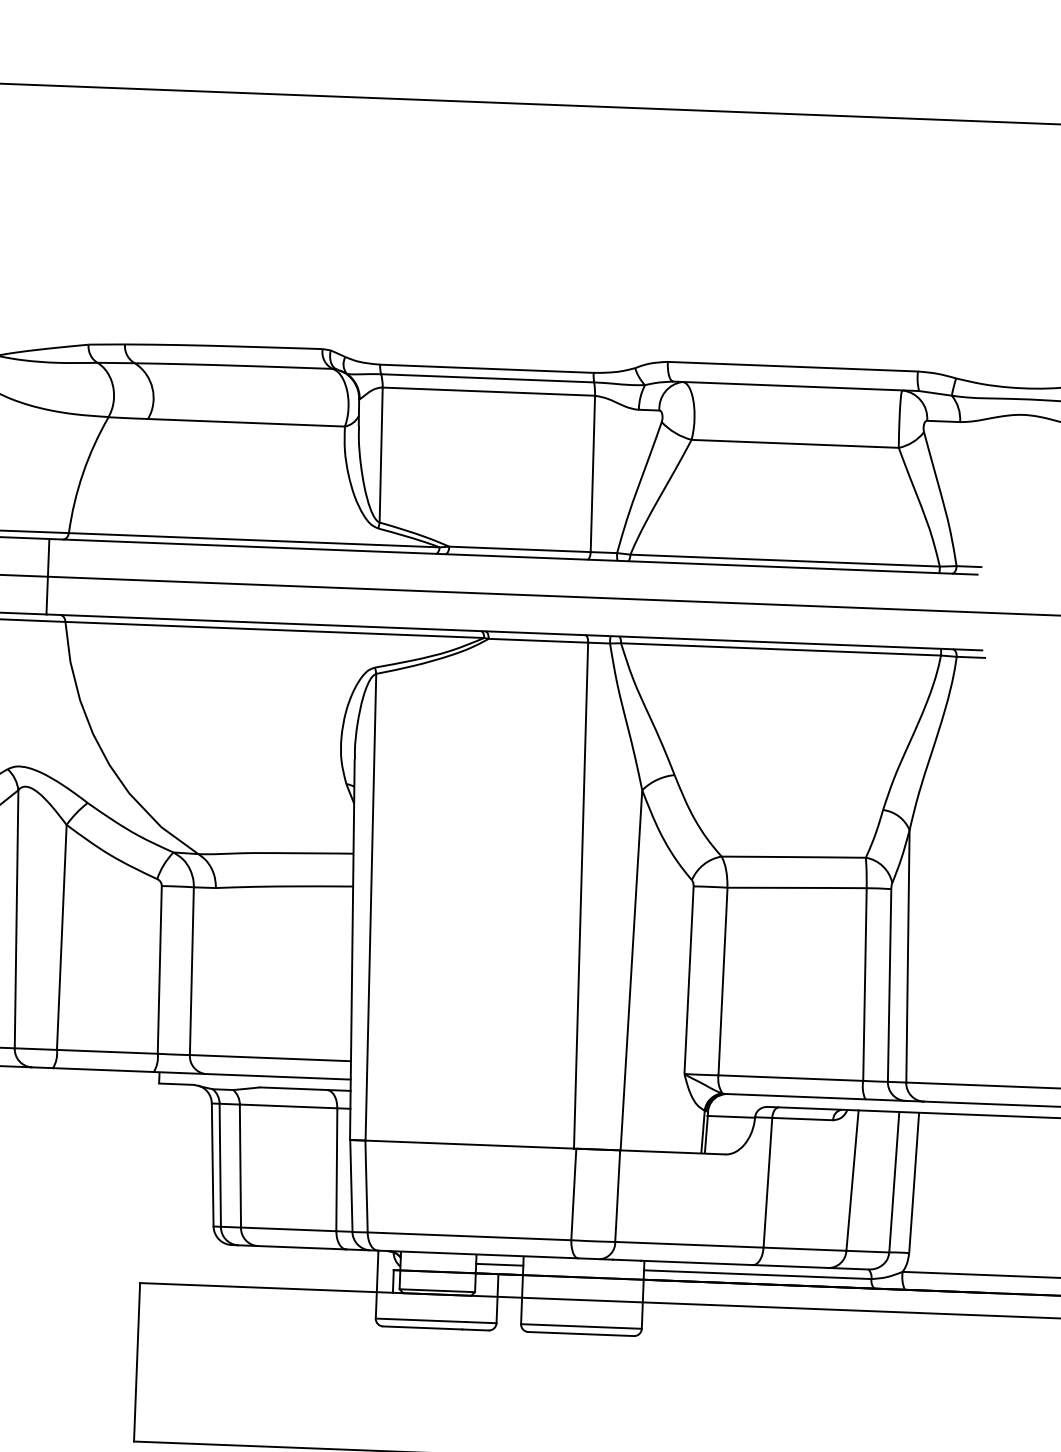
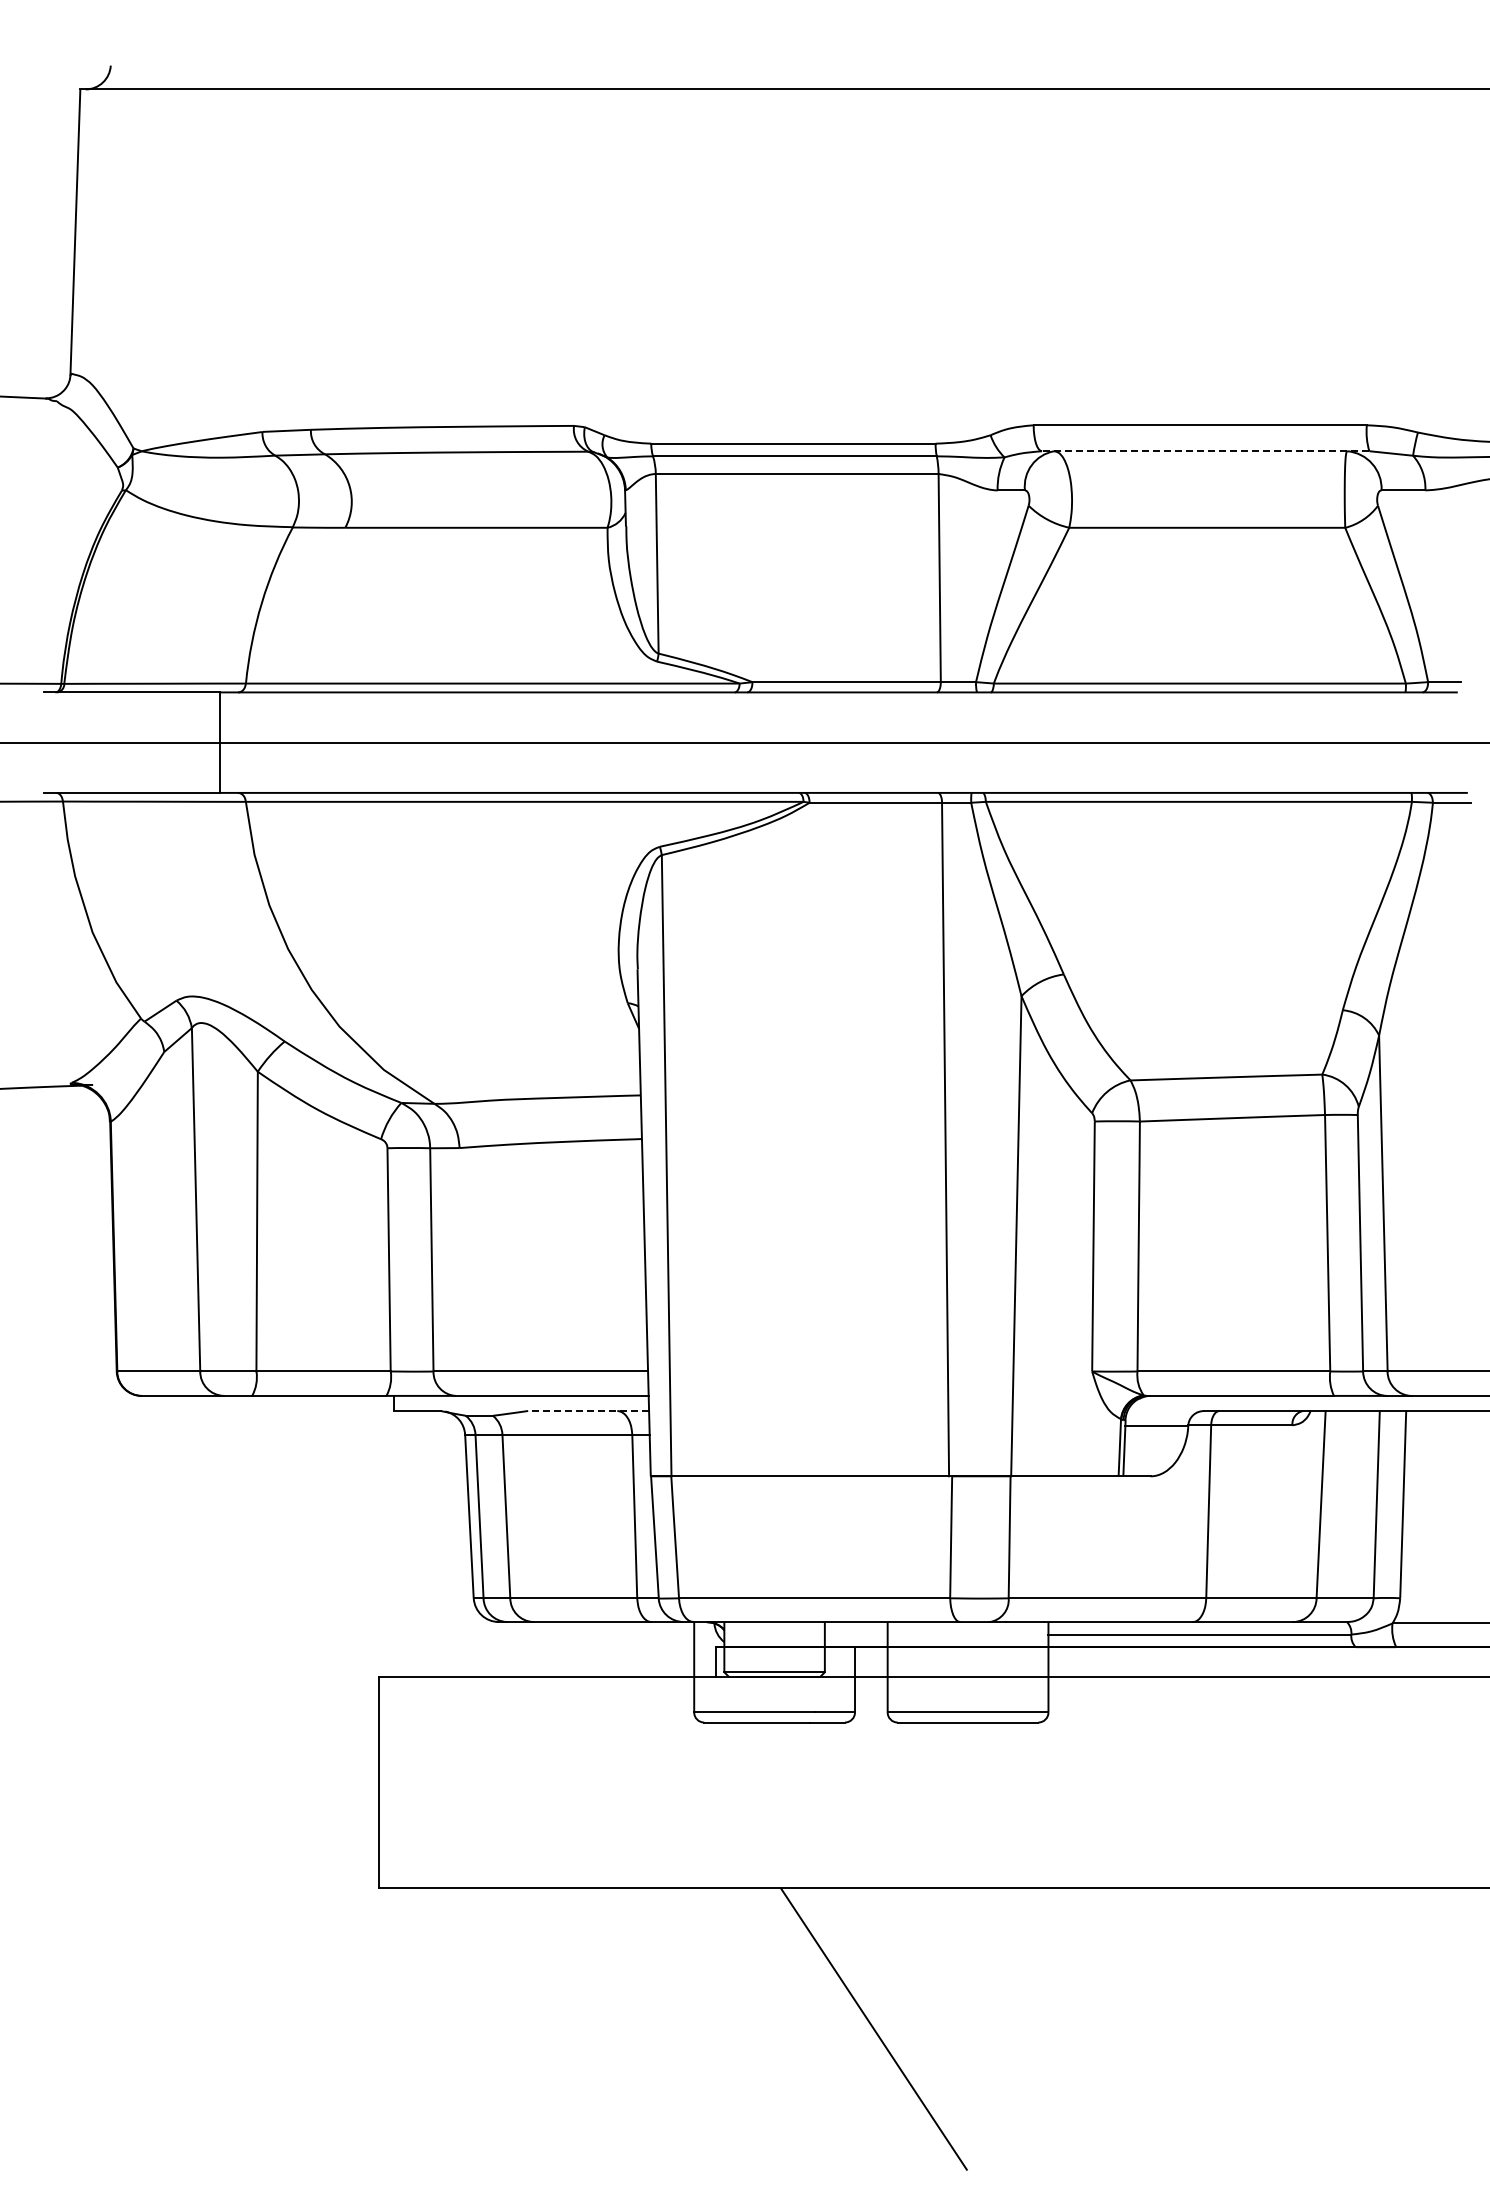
line: (796, 386) -> (1205, 451), solid -> dashed
line: (305, 1088) -> (588, 1410), solid -> dashed
line: (499, 1264) -> (855, 1634), removed

